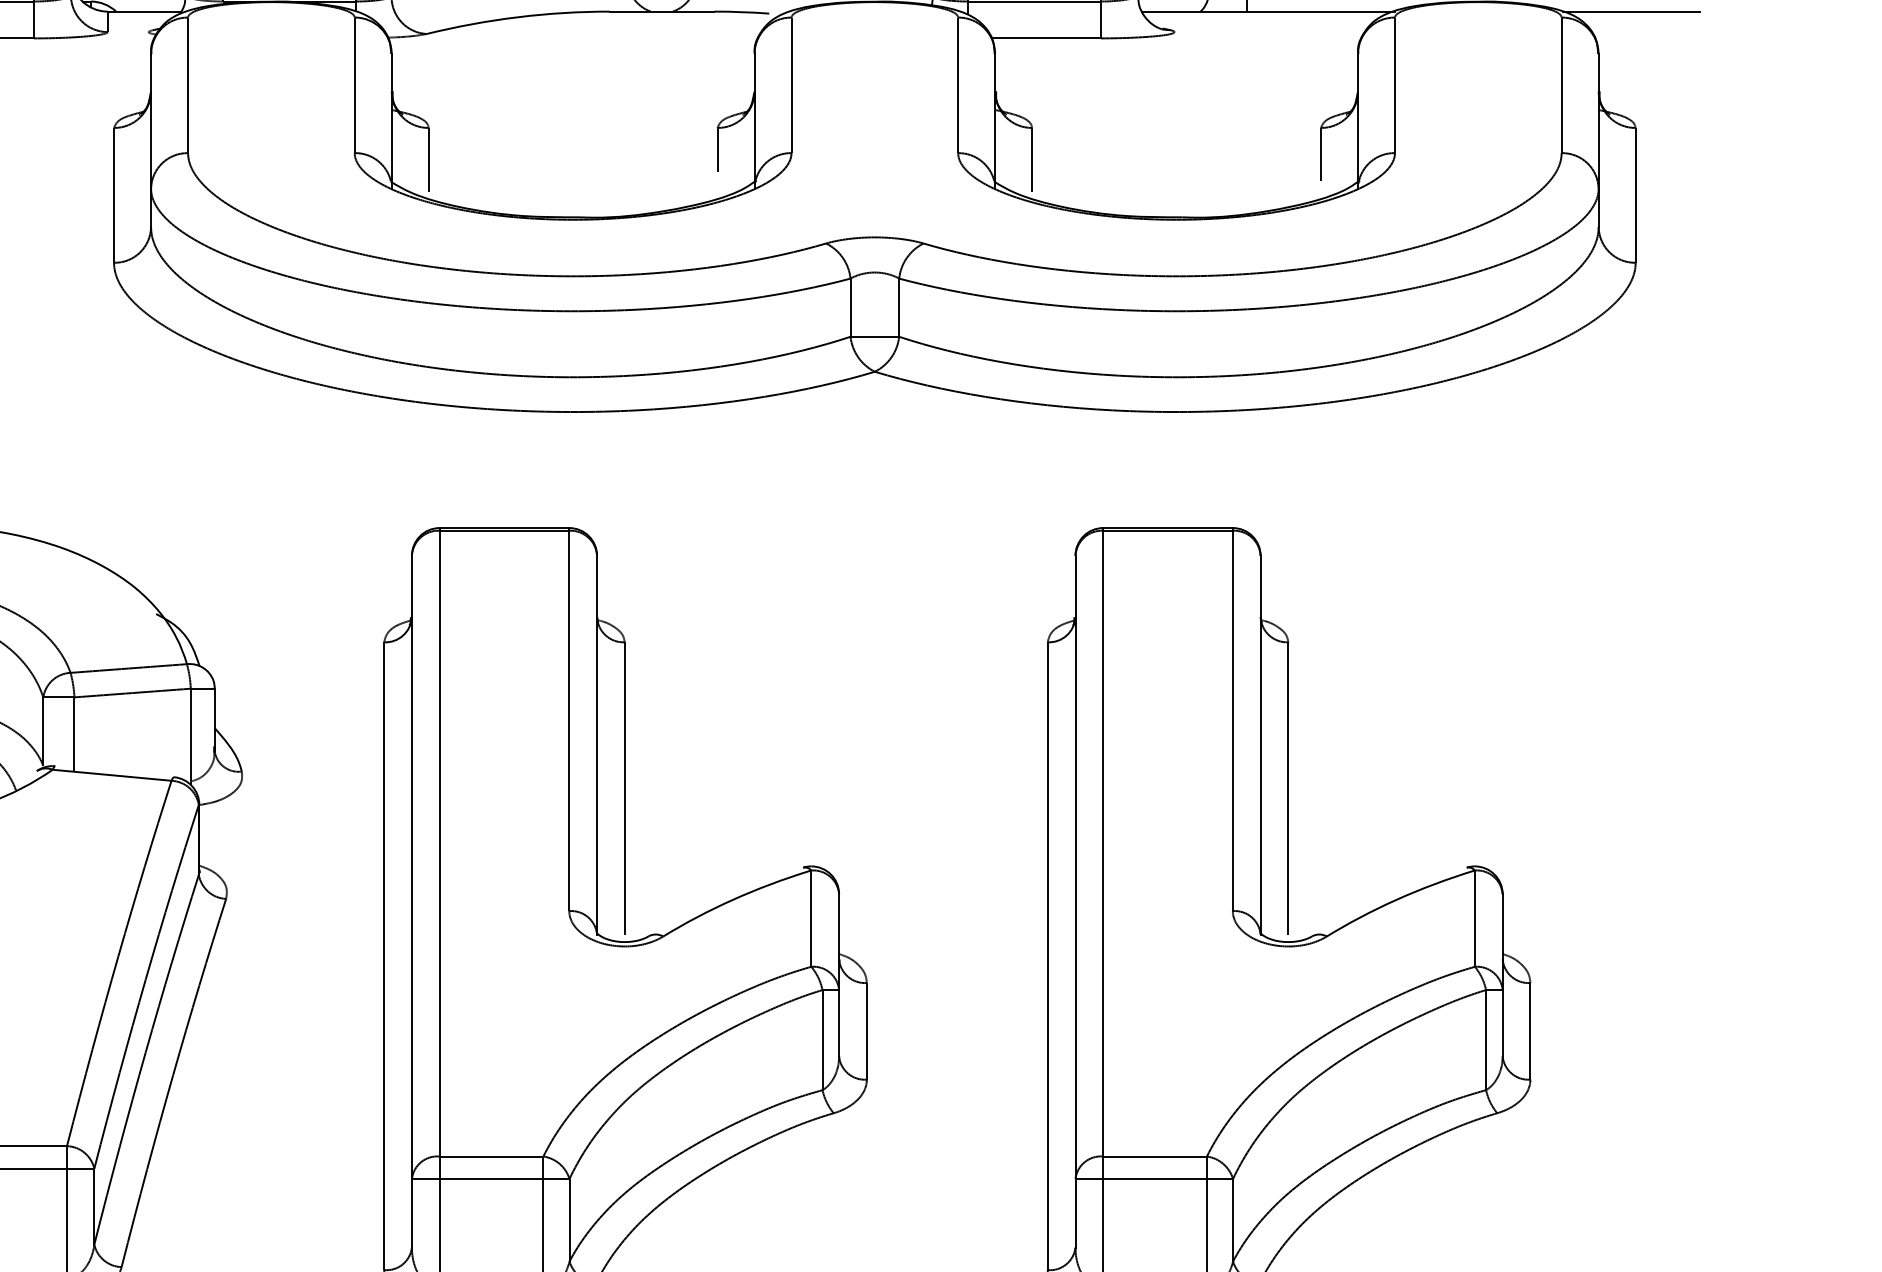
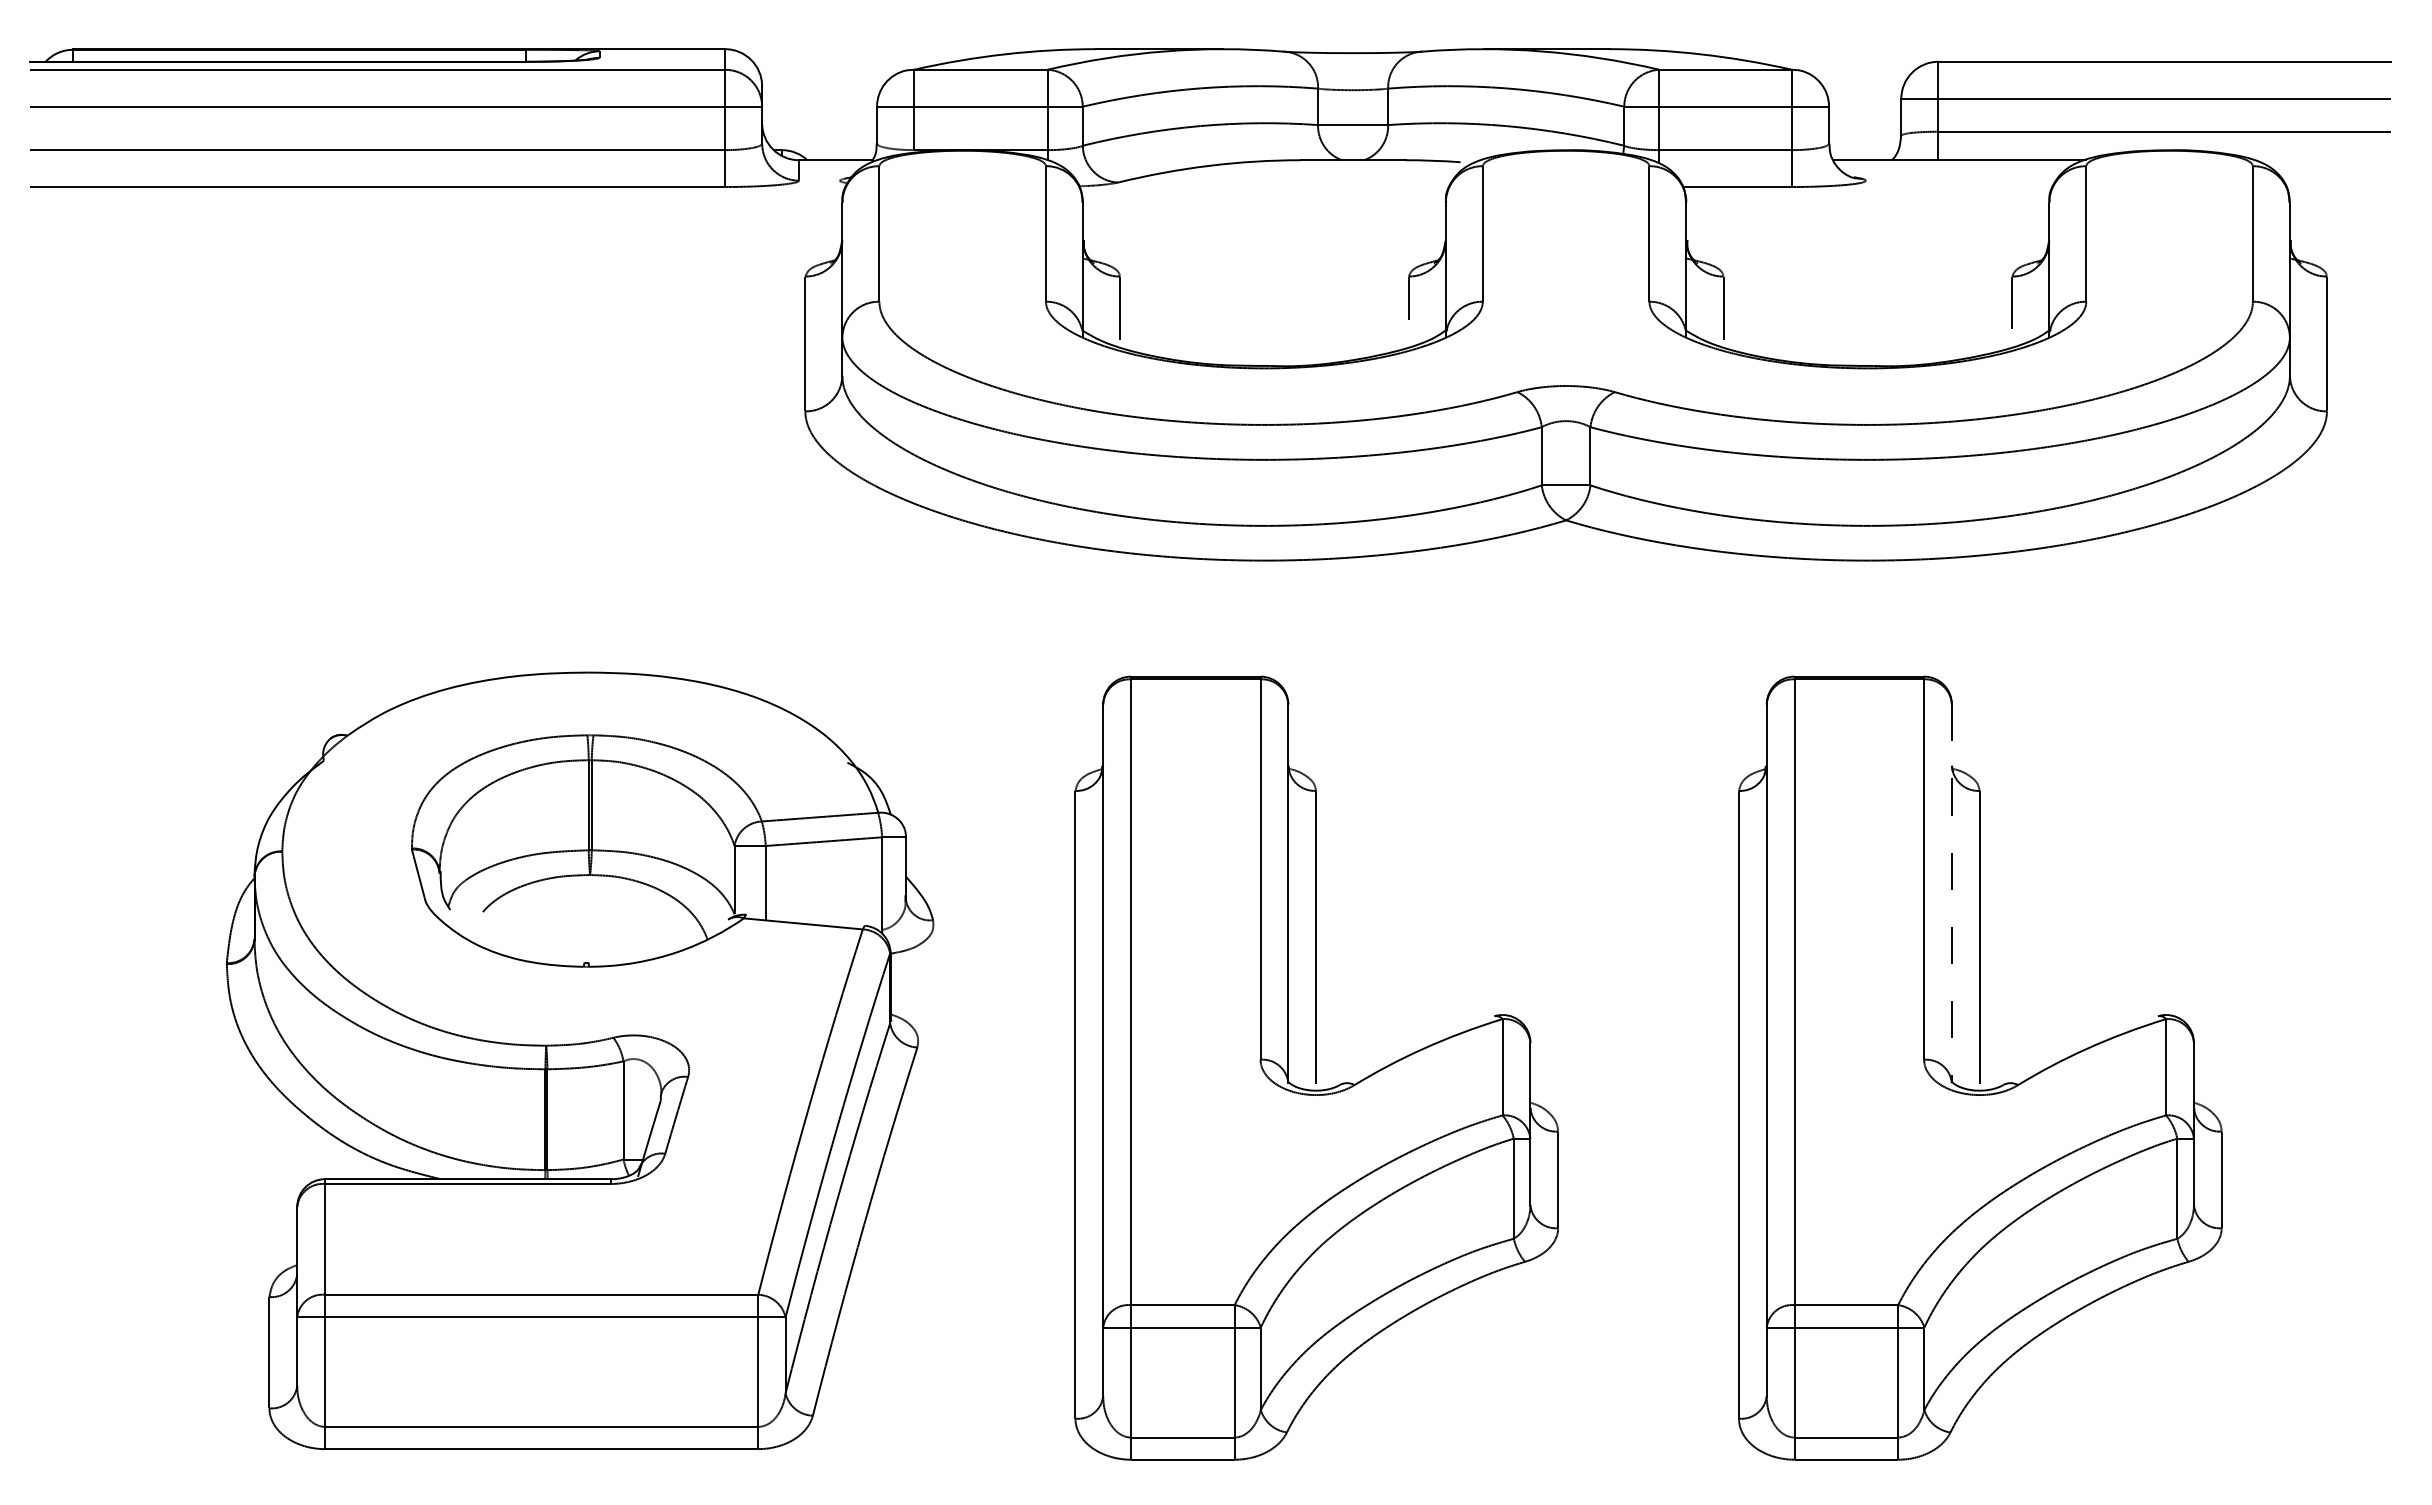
line: (1631, 11) -> (2322, 160), removed
line: (1260, 745) -> (1951, 894), solid -> dashed

